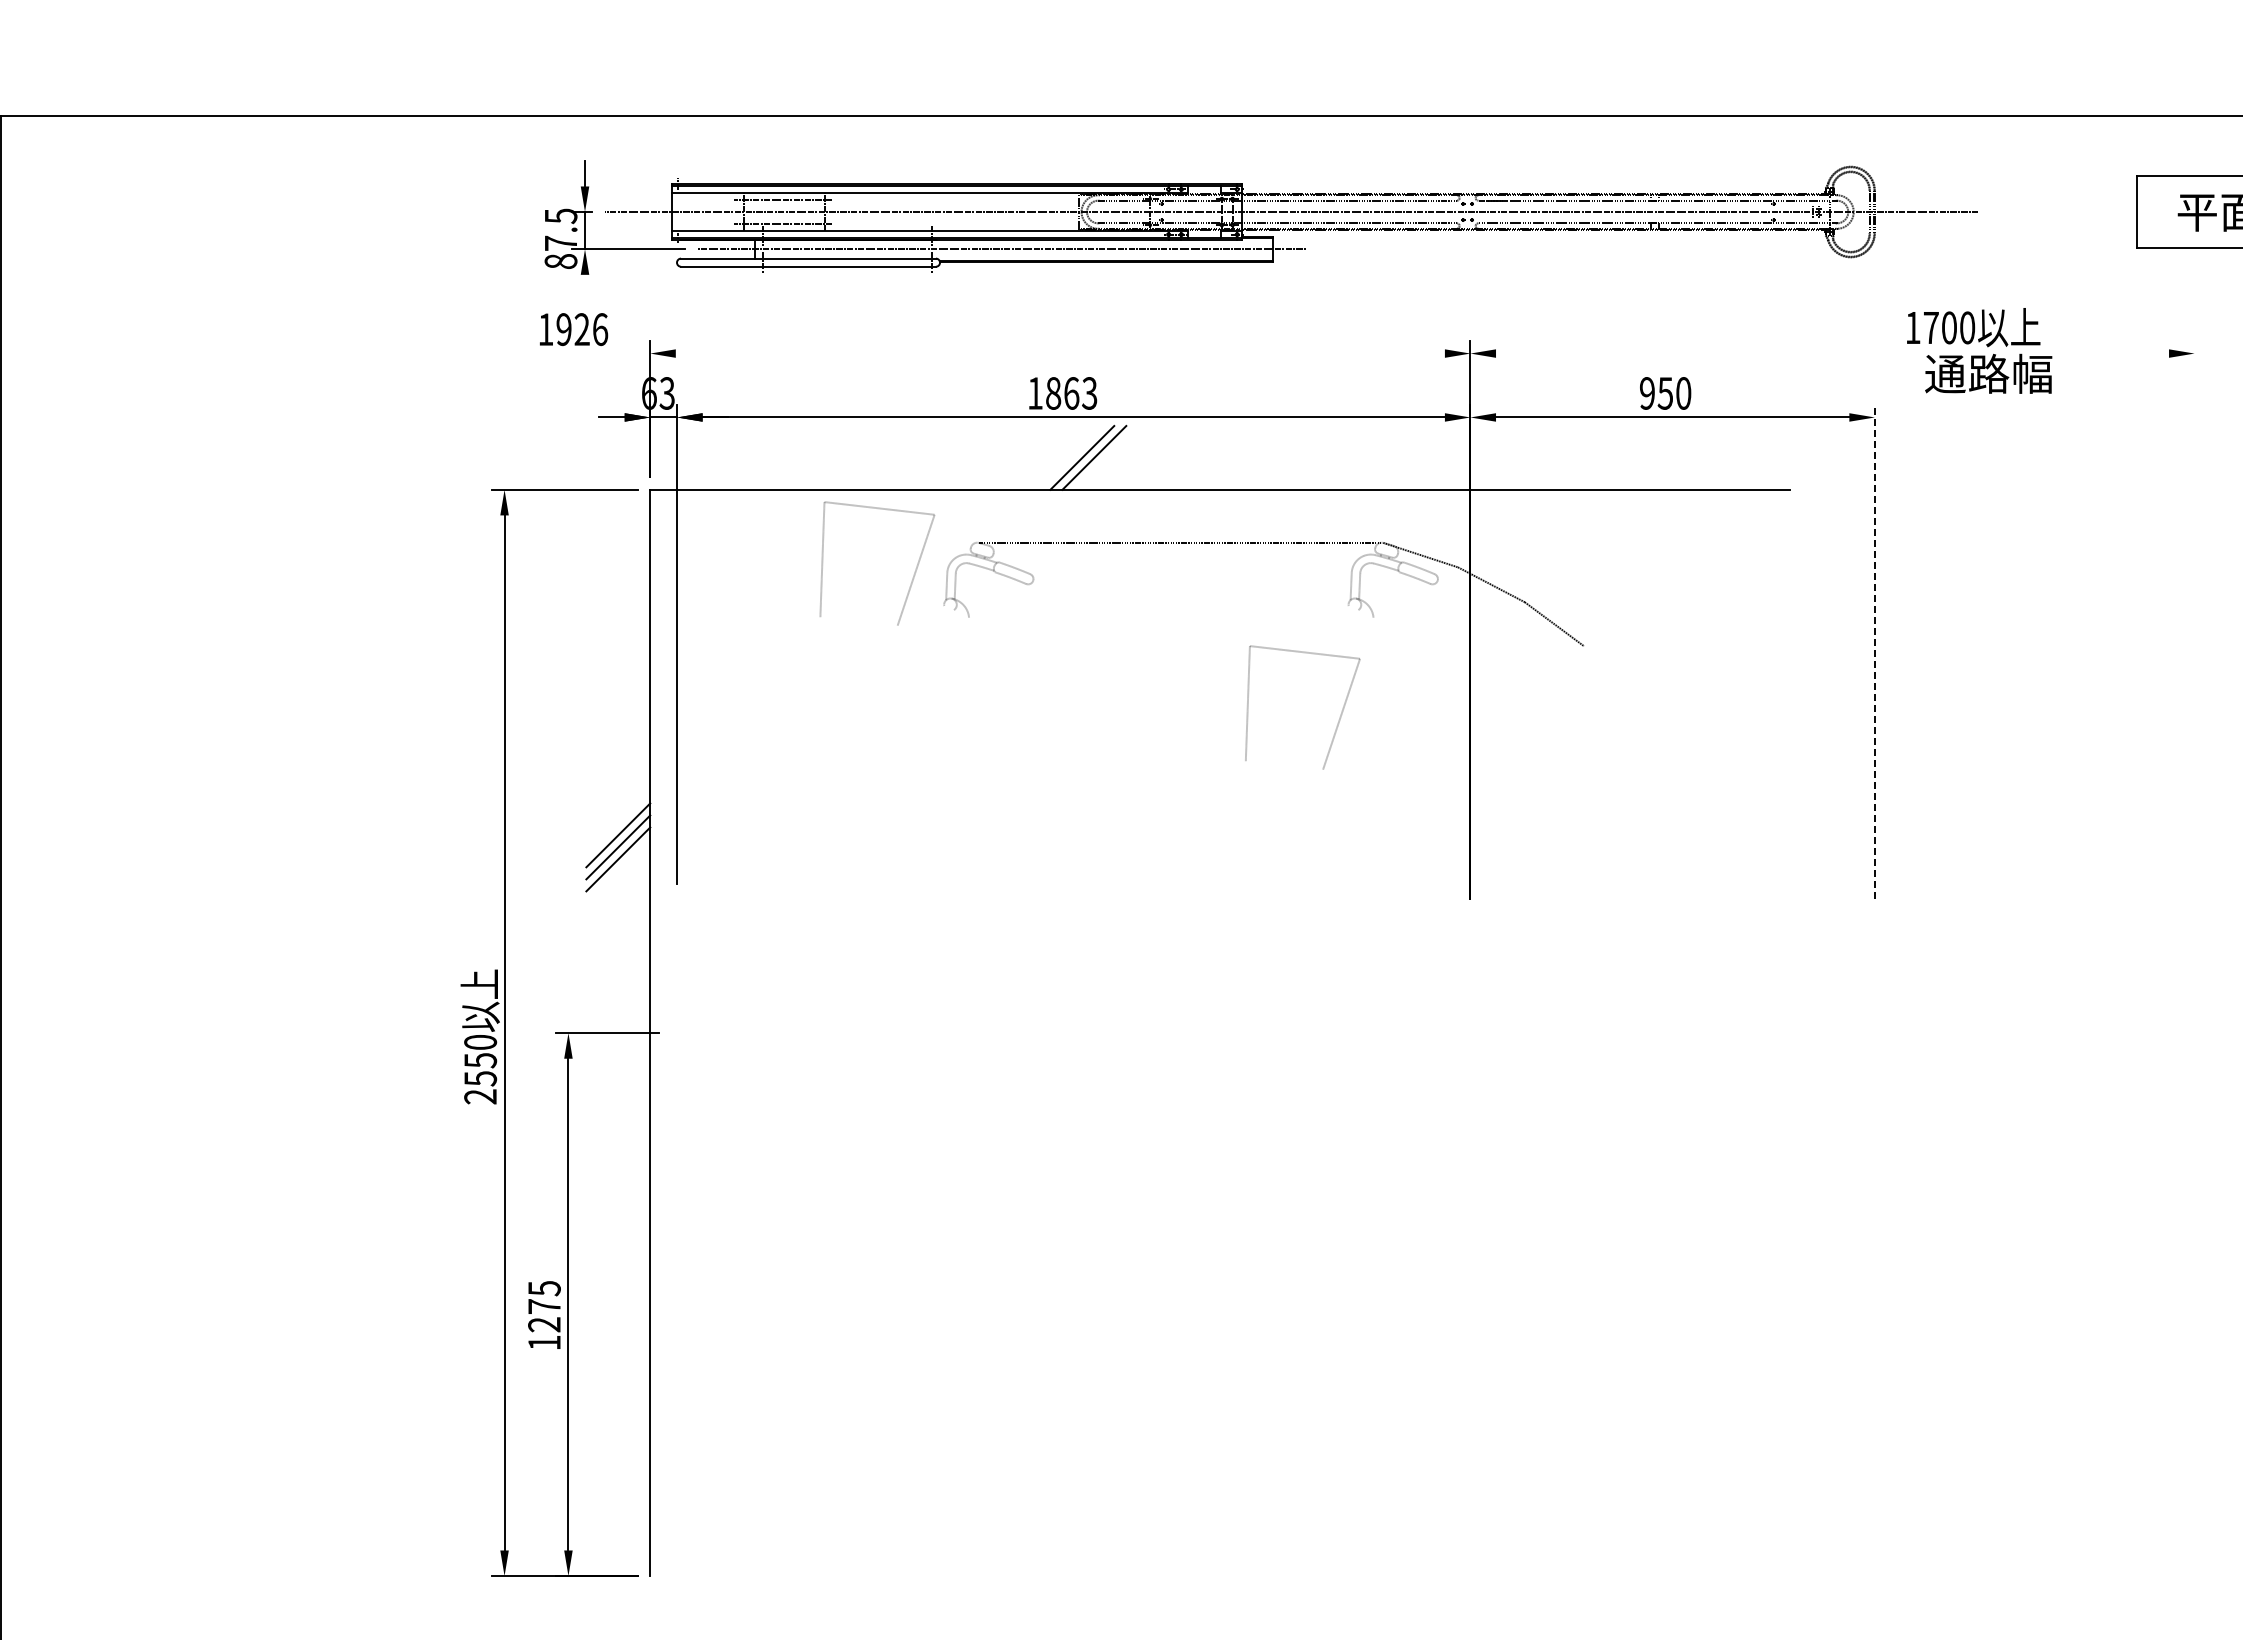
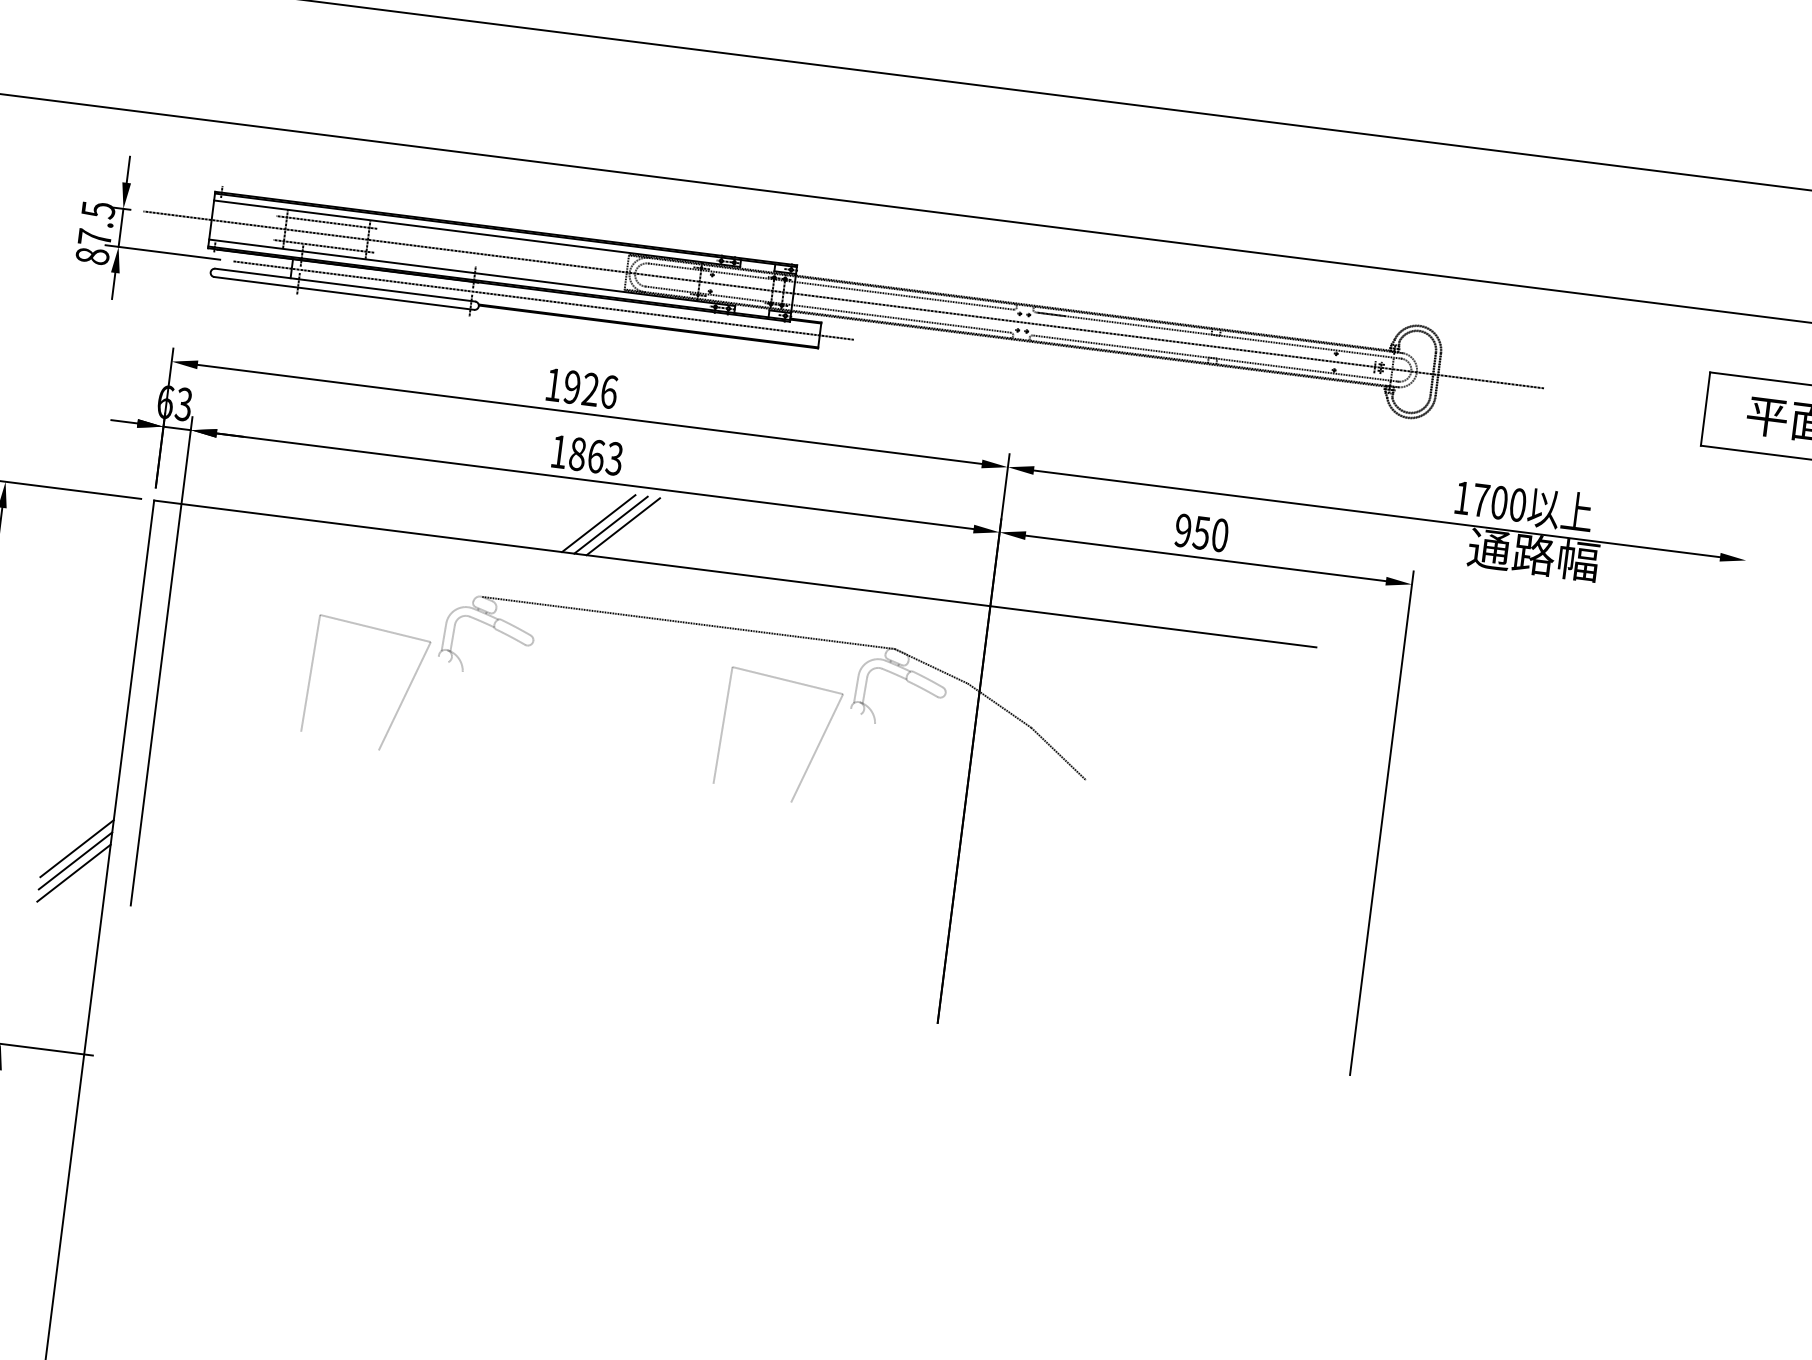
line: (585, 287) -> (114, 285), added
text: (574, 329) -> (582, 388), moved
line: (1059, 353) -> (588, 414), added
line: (1832, 353) -> (1377, 513), added
line: (1106, 457) -> (623, 526), added
part: (913, 575) -> (401, 701), moved
line: (1874, 651) -> (1381, 822), dashed -> solid
part: (1338, 720) -> (813, 754), moved

